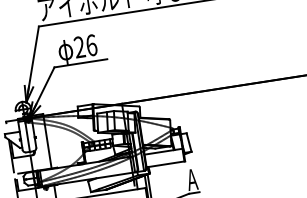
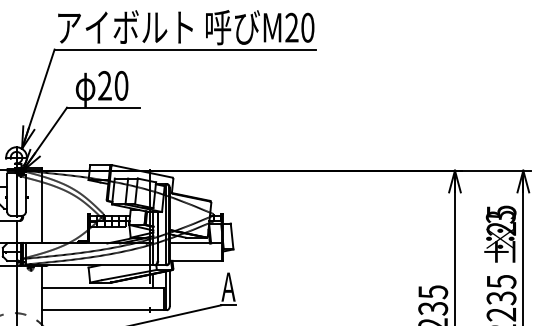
text: (91, 45) -> (121, 85), 26 -> 20

